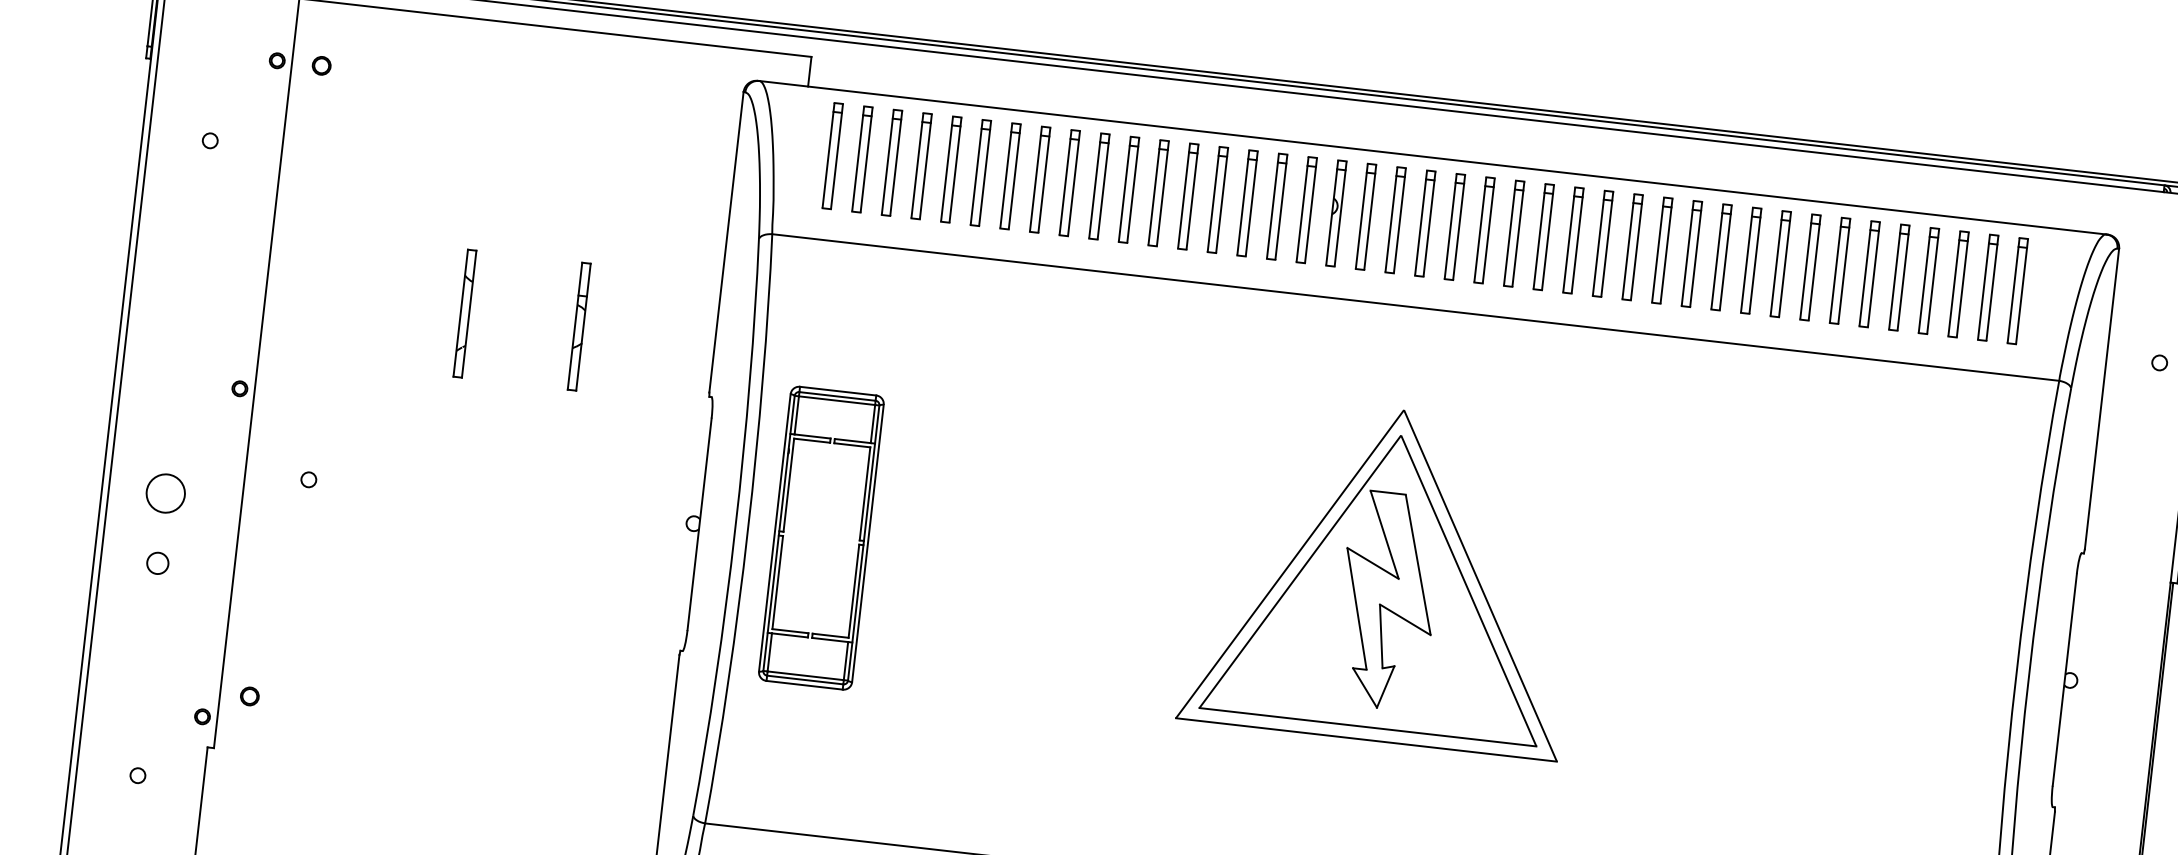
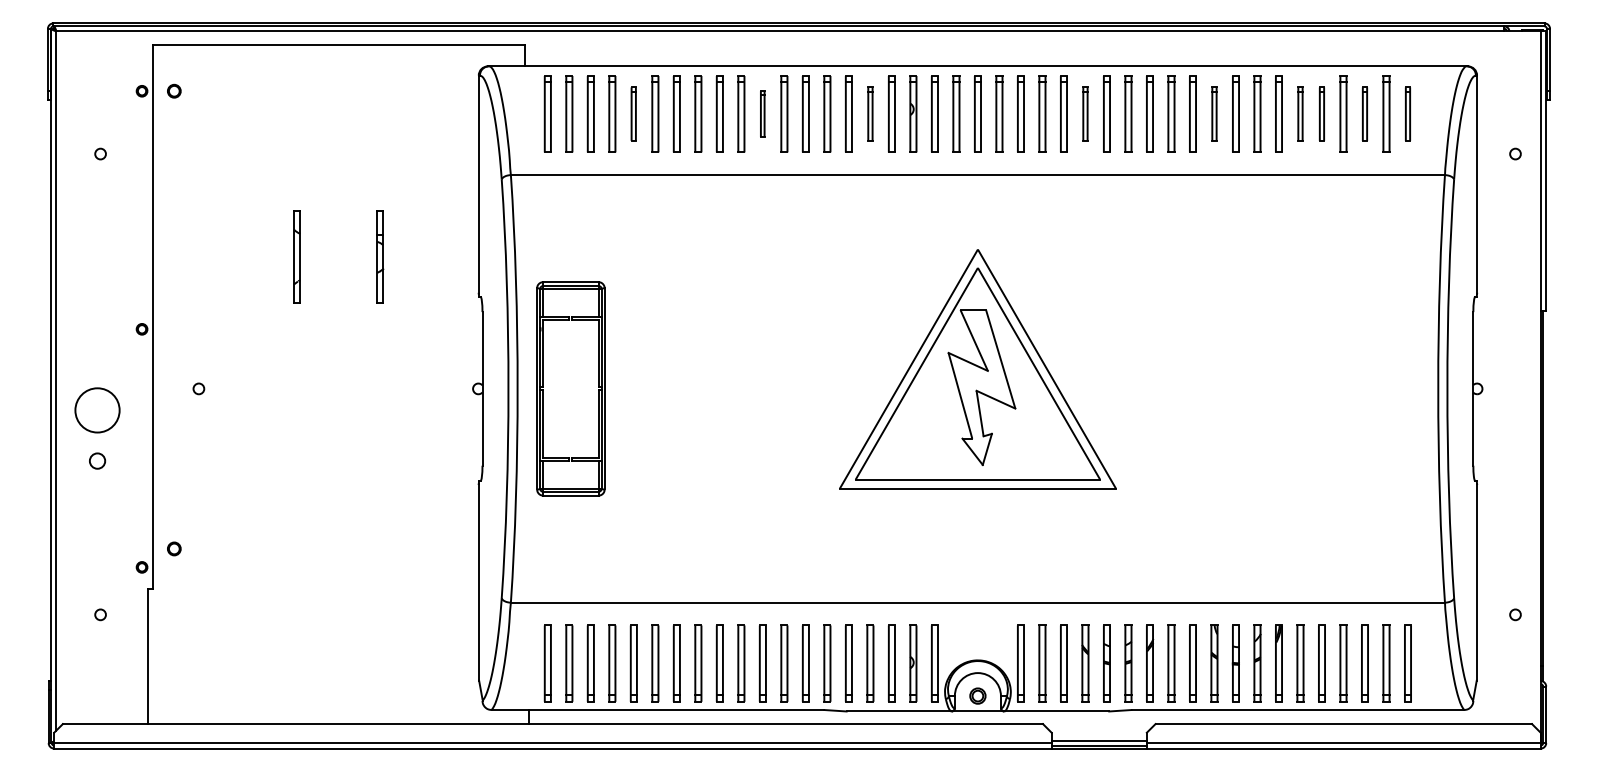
part: (950, 168) -> (633, 113), size x0.7
part: (1128, 188) -> (762, 113), size x0.6
part: (1277, 205) -> (870, 113), size x0.7
part: (1573, 239) -> (1085, 113), size x0.7
part: (1751, 259) -> (1214, 113), size x0.7
part: (1869, 273) -> (1300, 113), size x0.7
part: (1898, 276) -> (1321, 113), size x0.7
part: (1958, 283) -> (1364, 113), size x0.7
part: (2017, 290) -> (1407, 113), size x0.7
circle: (165, 493) -> (97, 410), size x1.6

